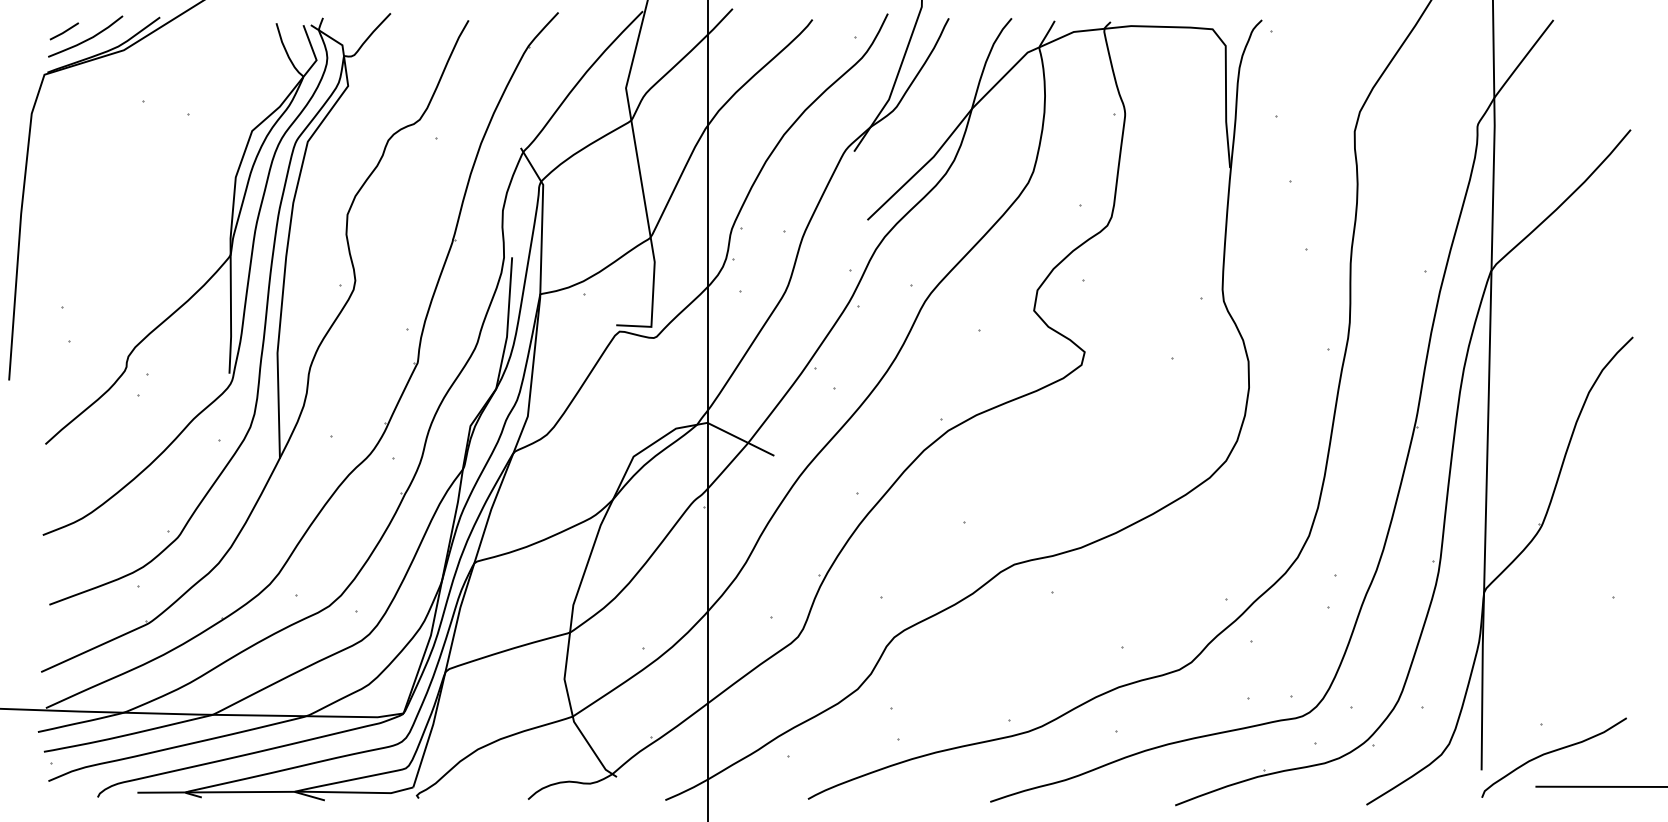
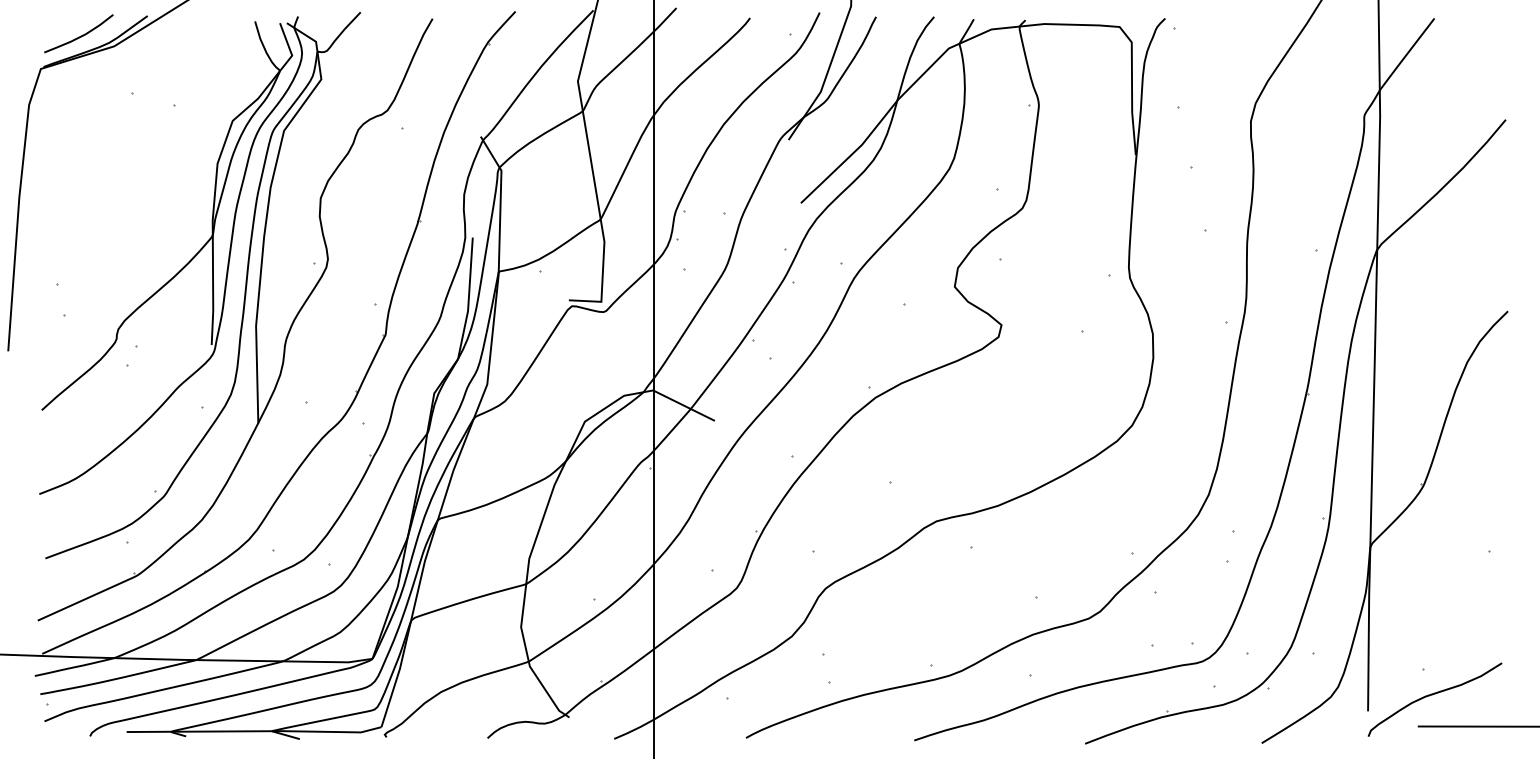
line: (64, 31) -> (59, 29), removed

